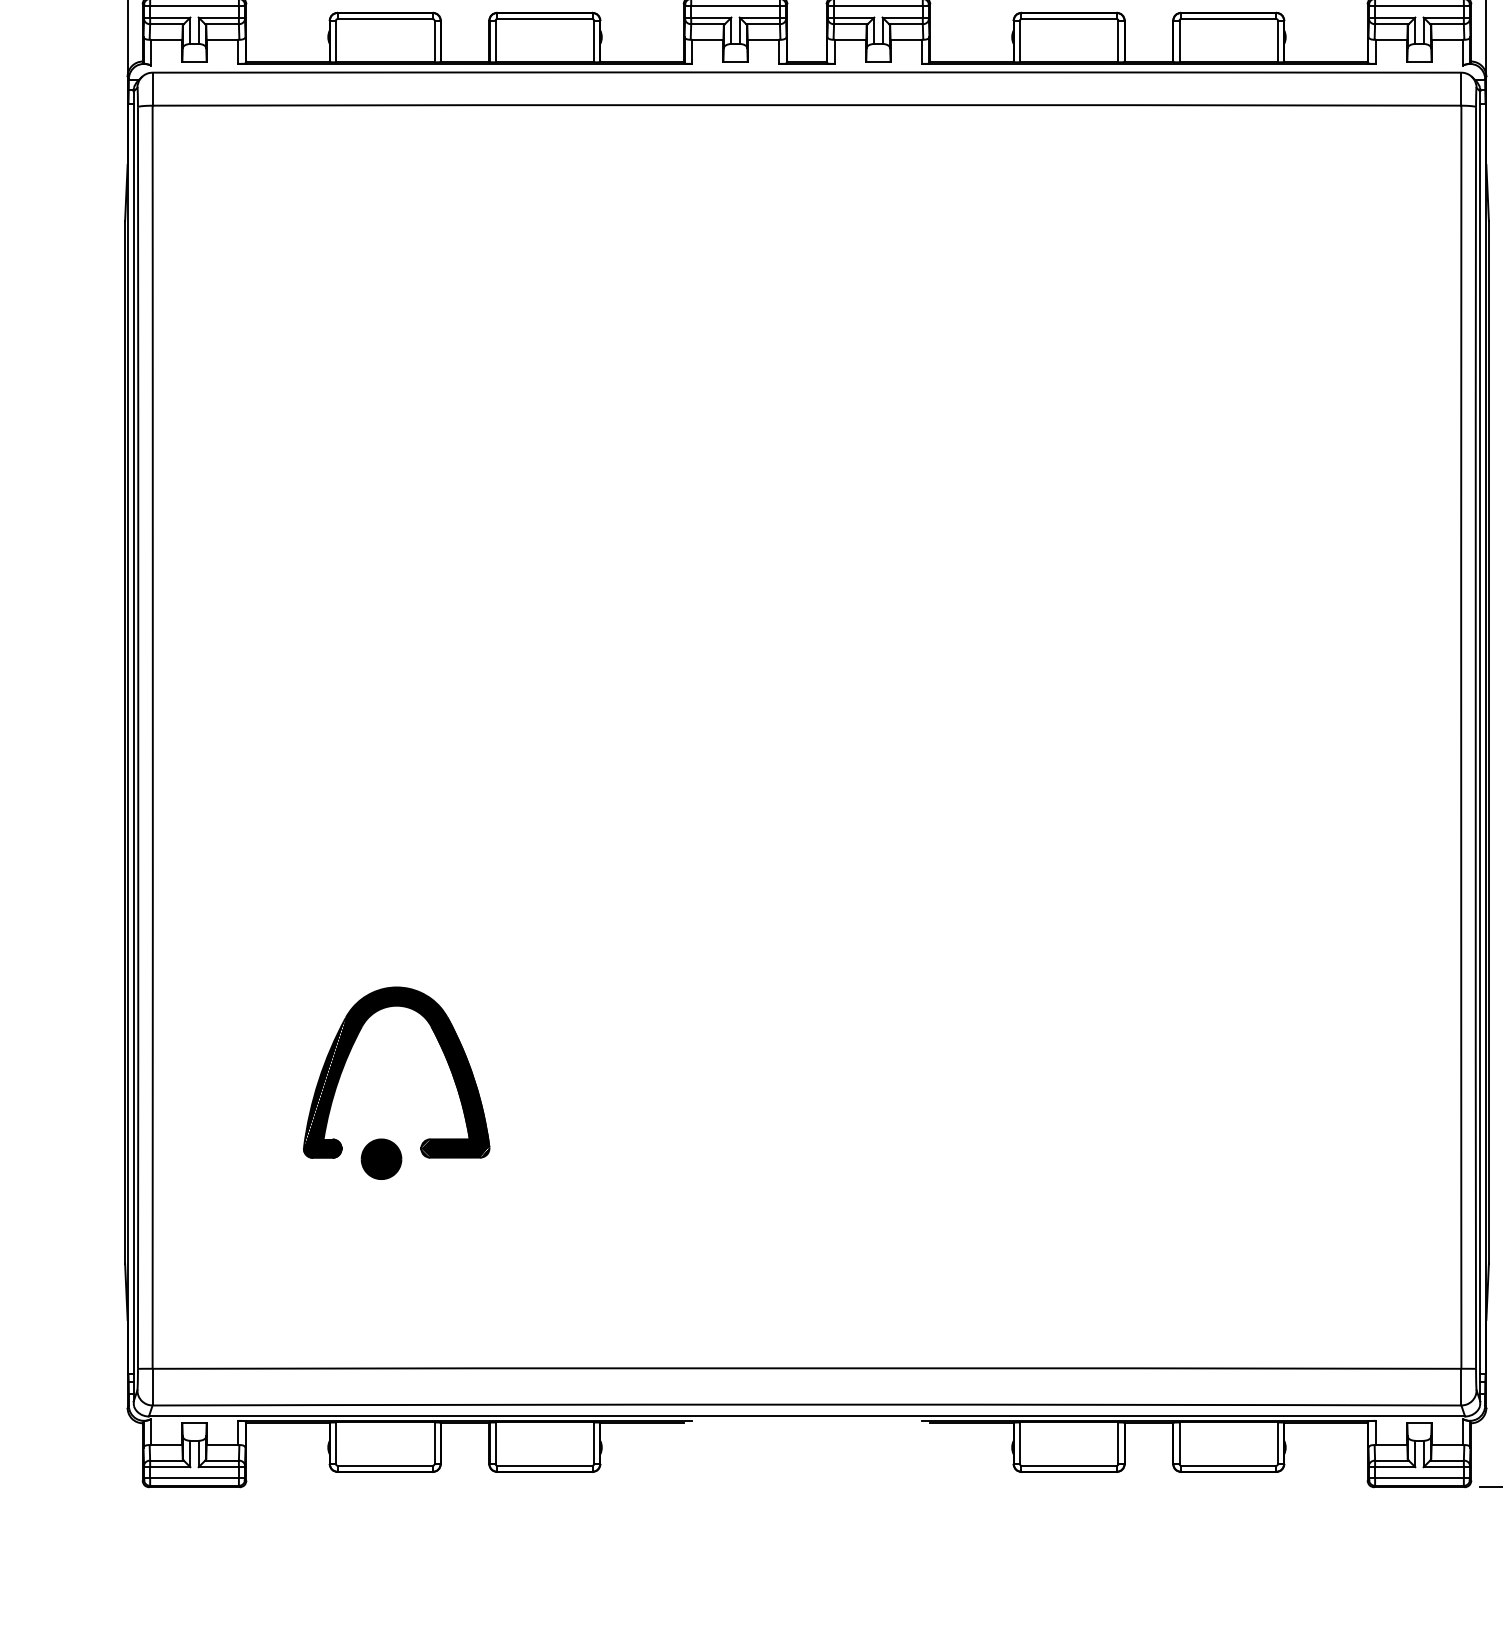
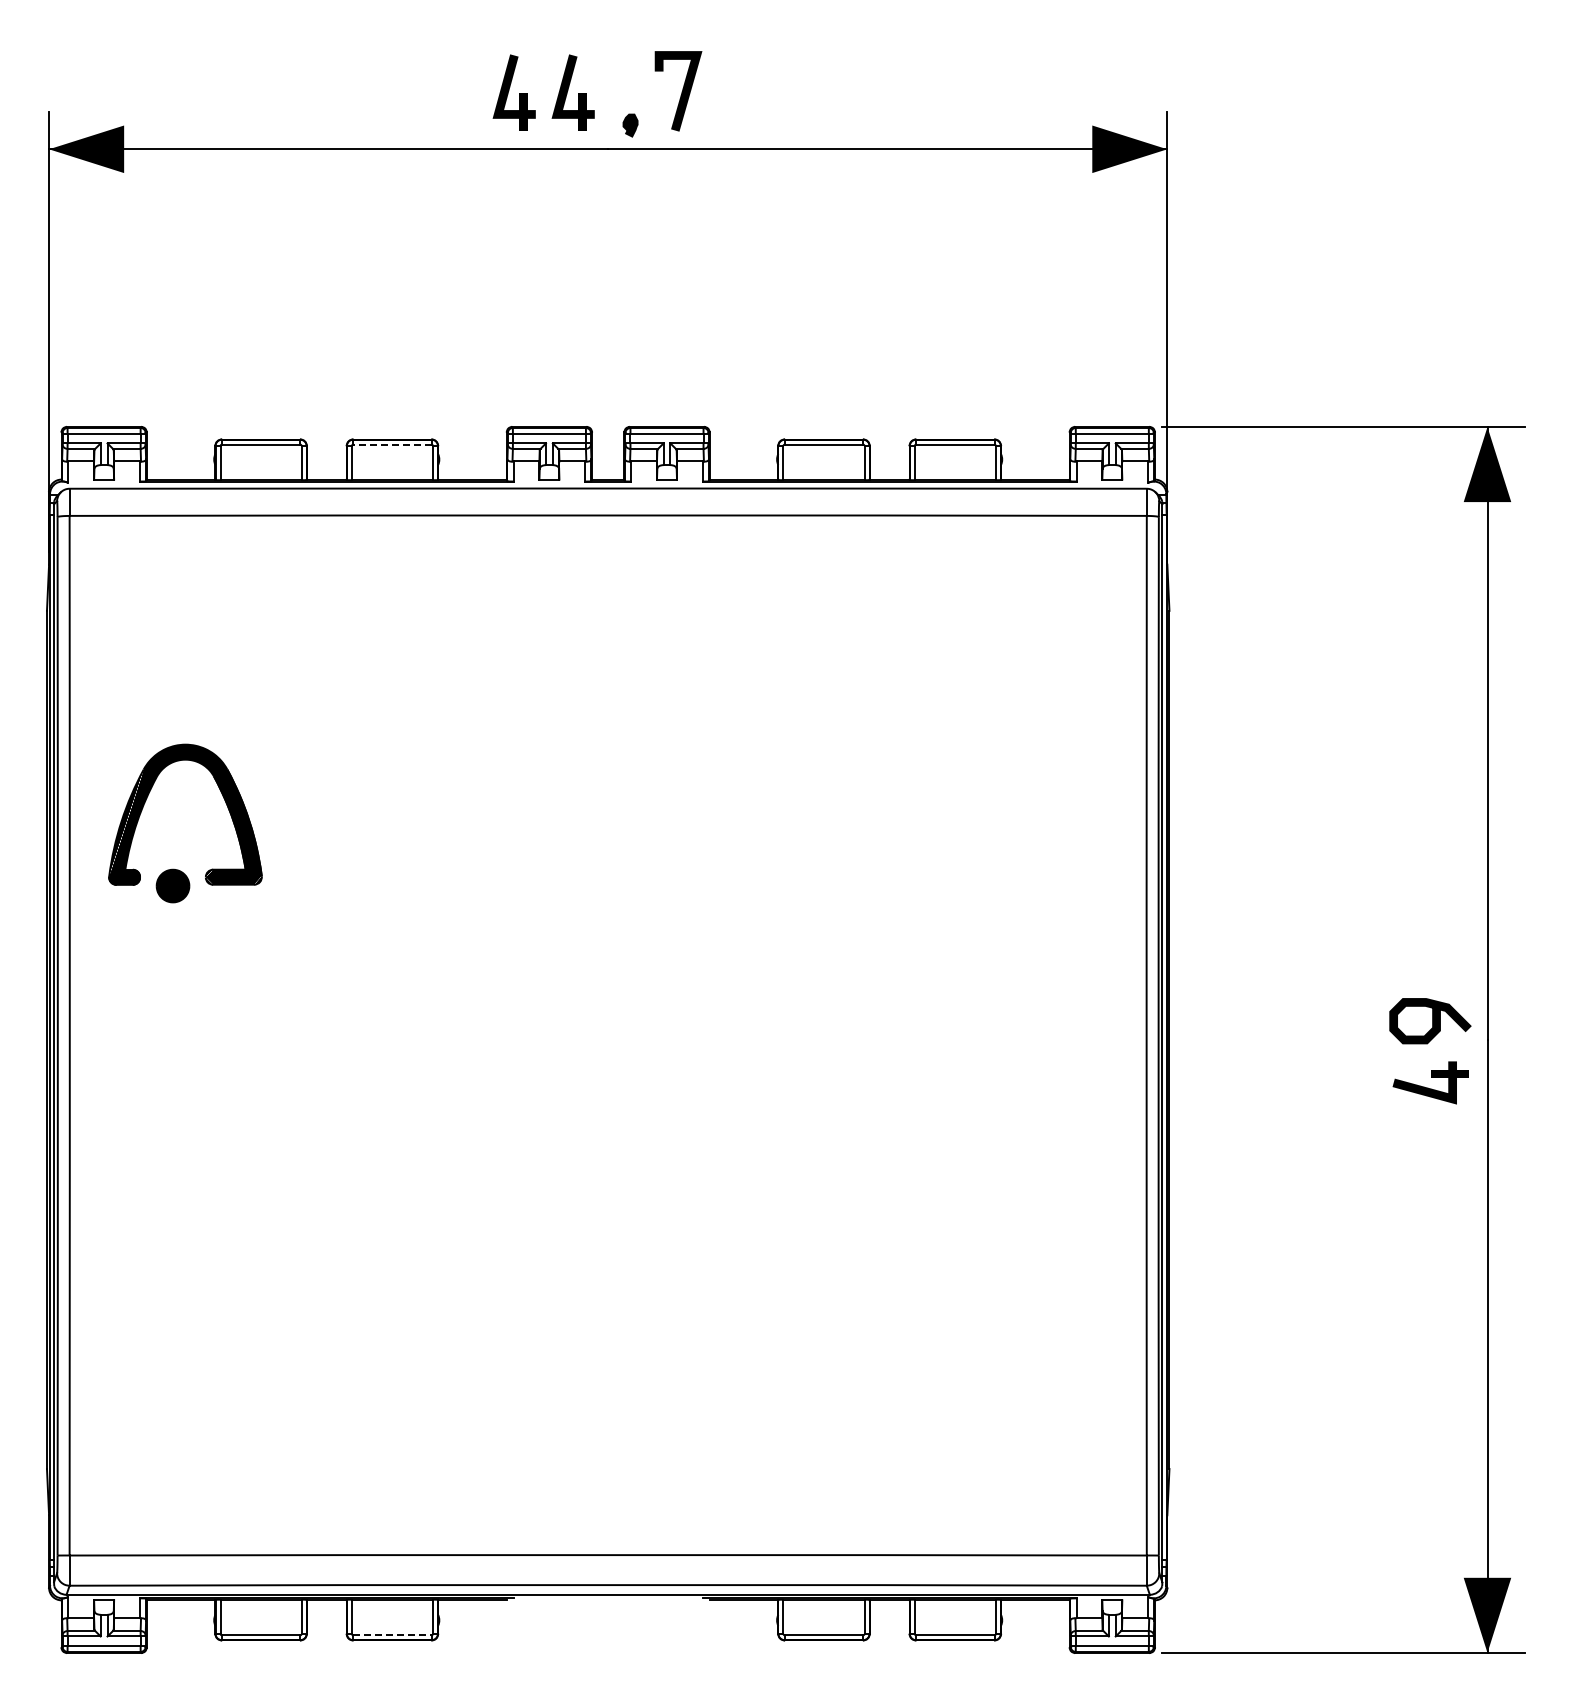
line: (543, 18) -> (391, 444), solid -> dashed
part: (345, 1065) -> (143, 808), moved
line: (544, 1465) -> (392, 1635), solid -> dashed

